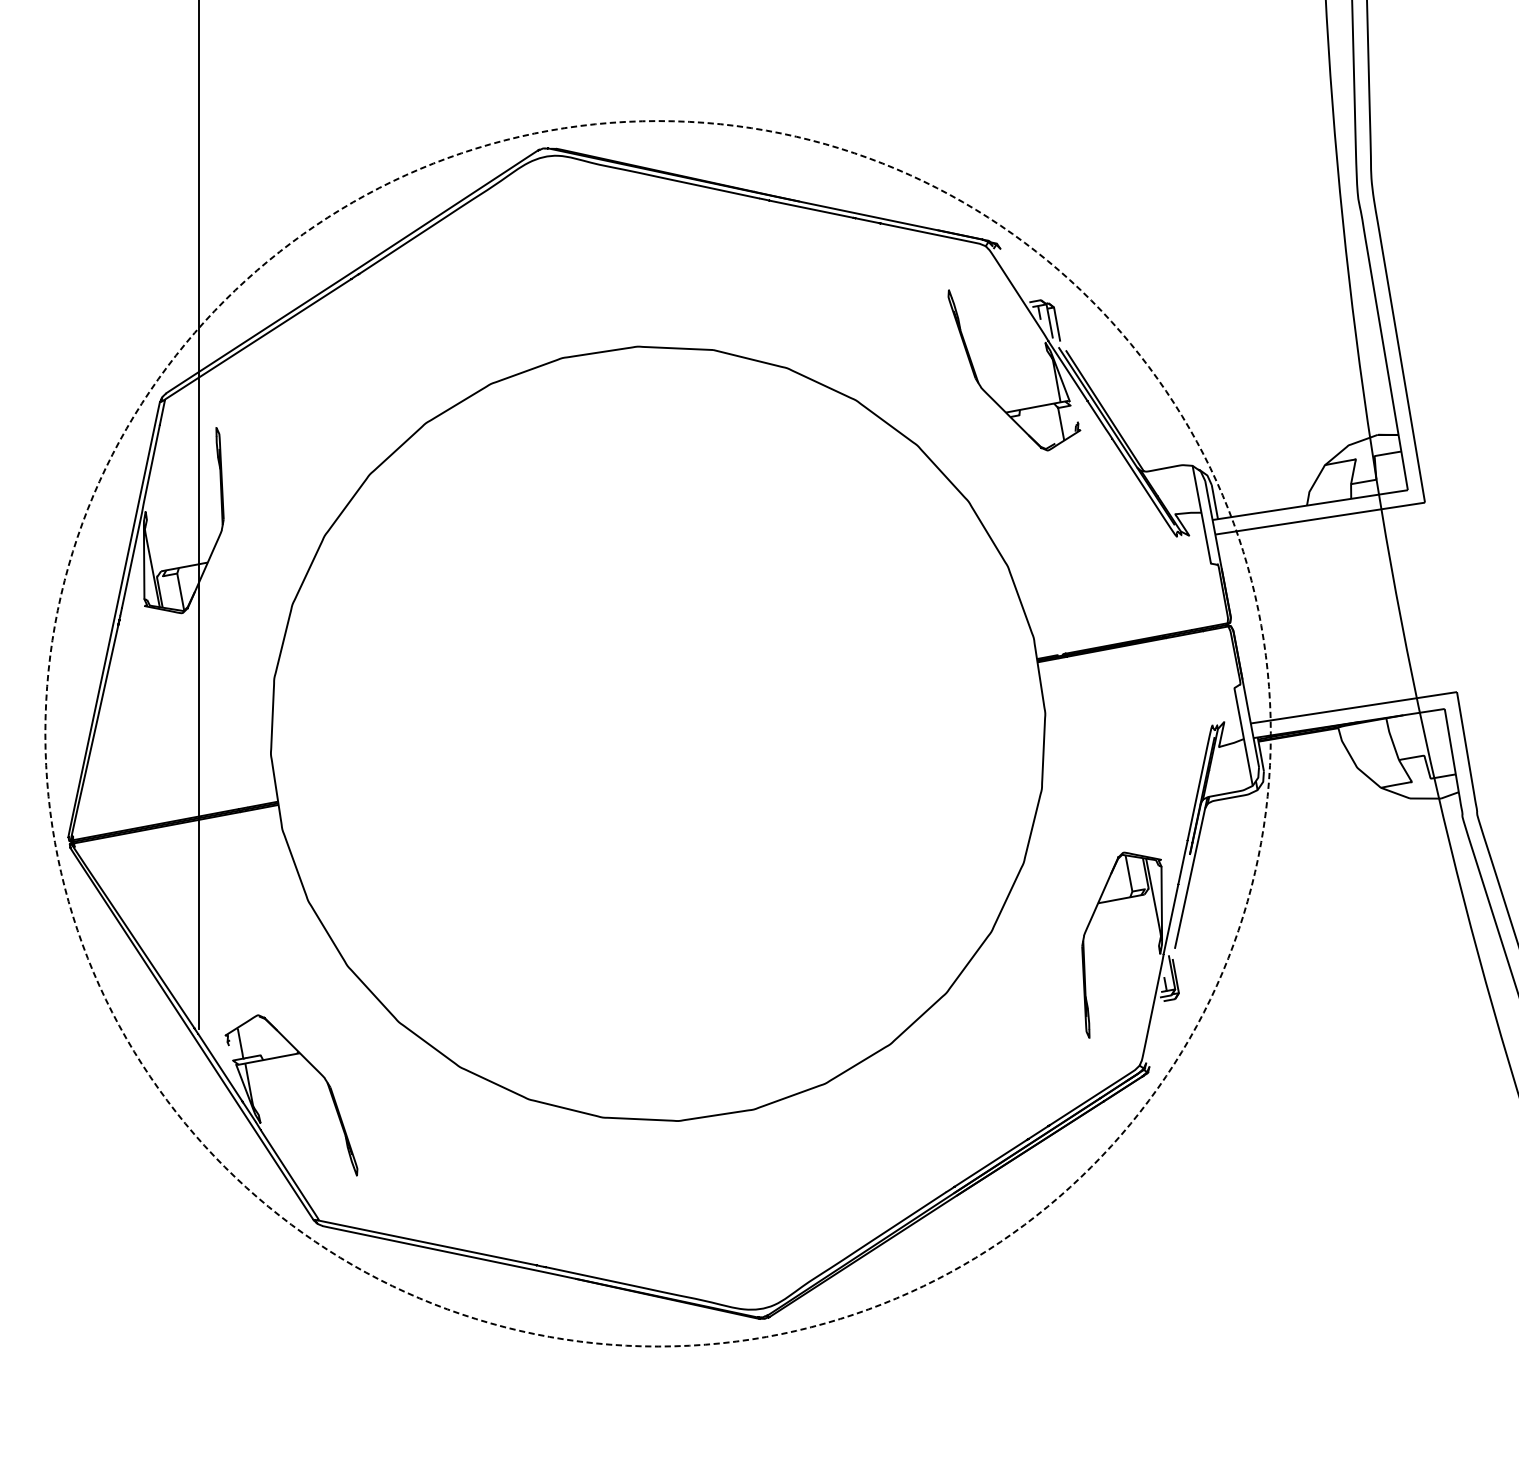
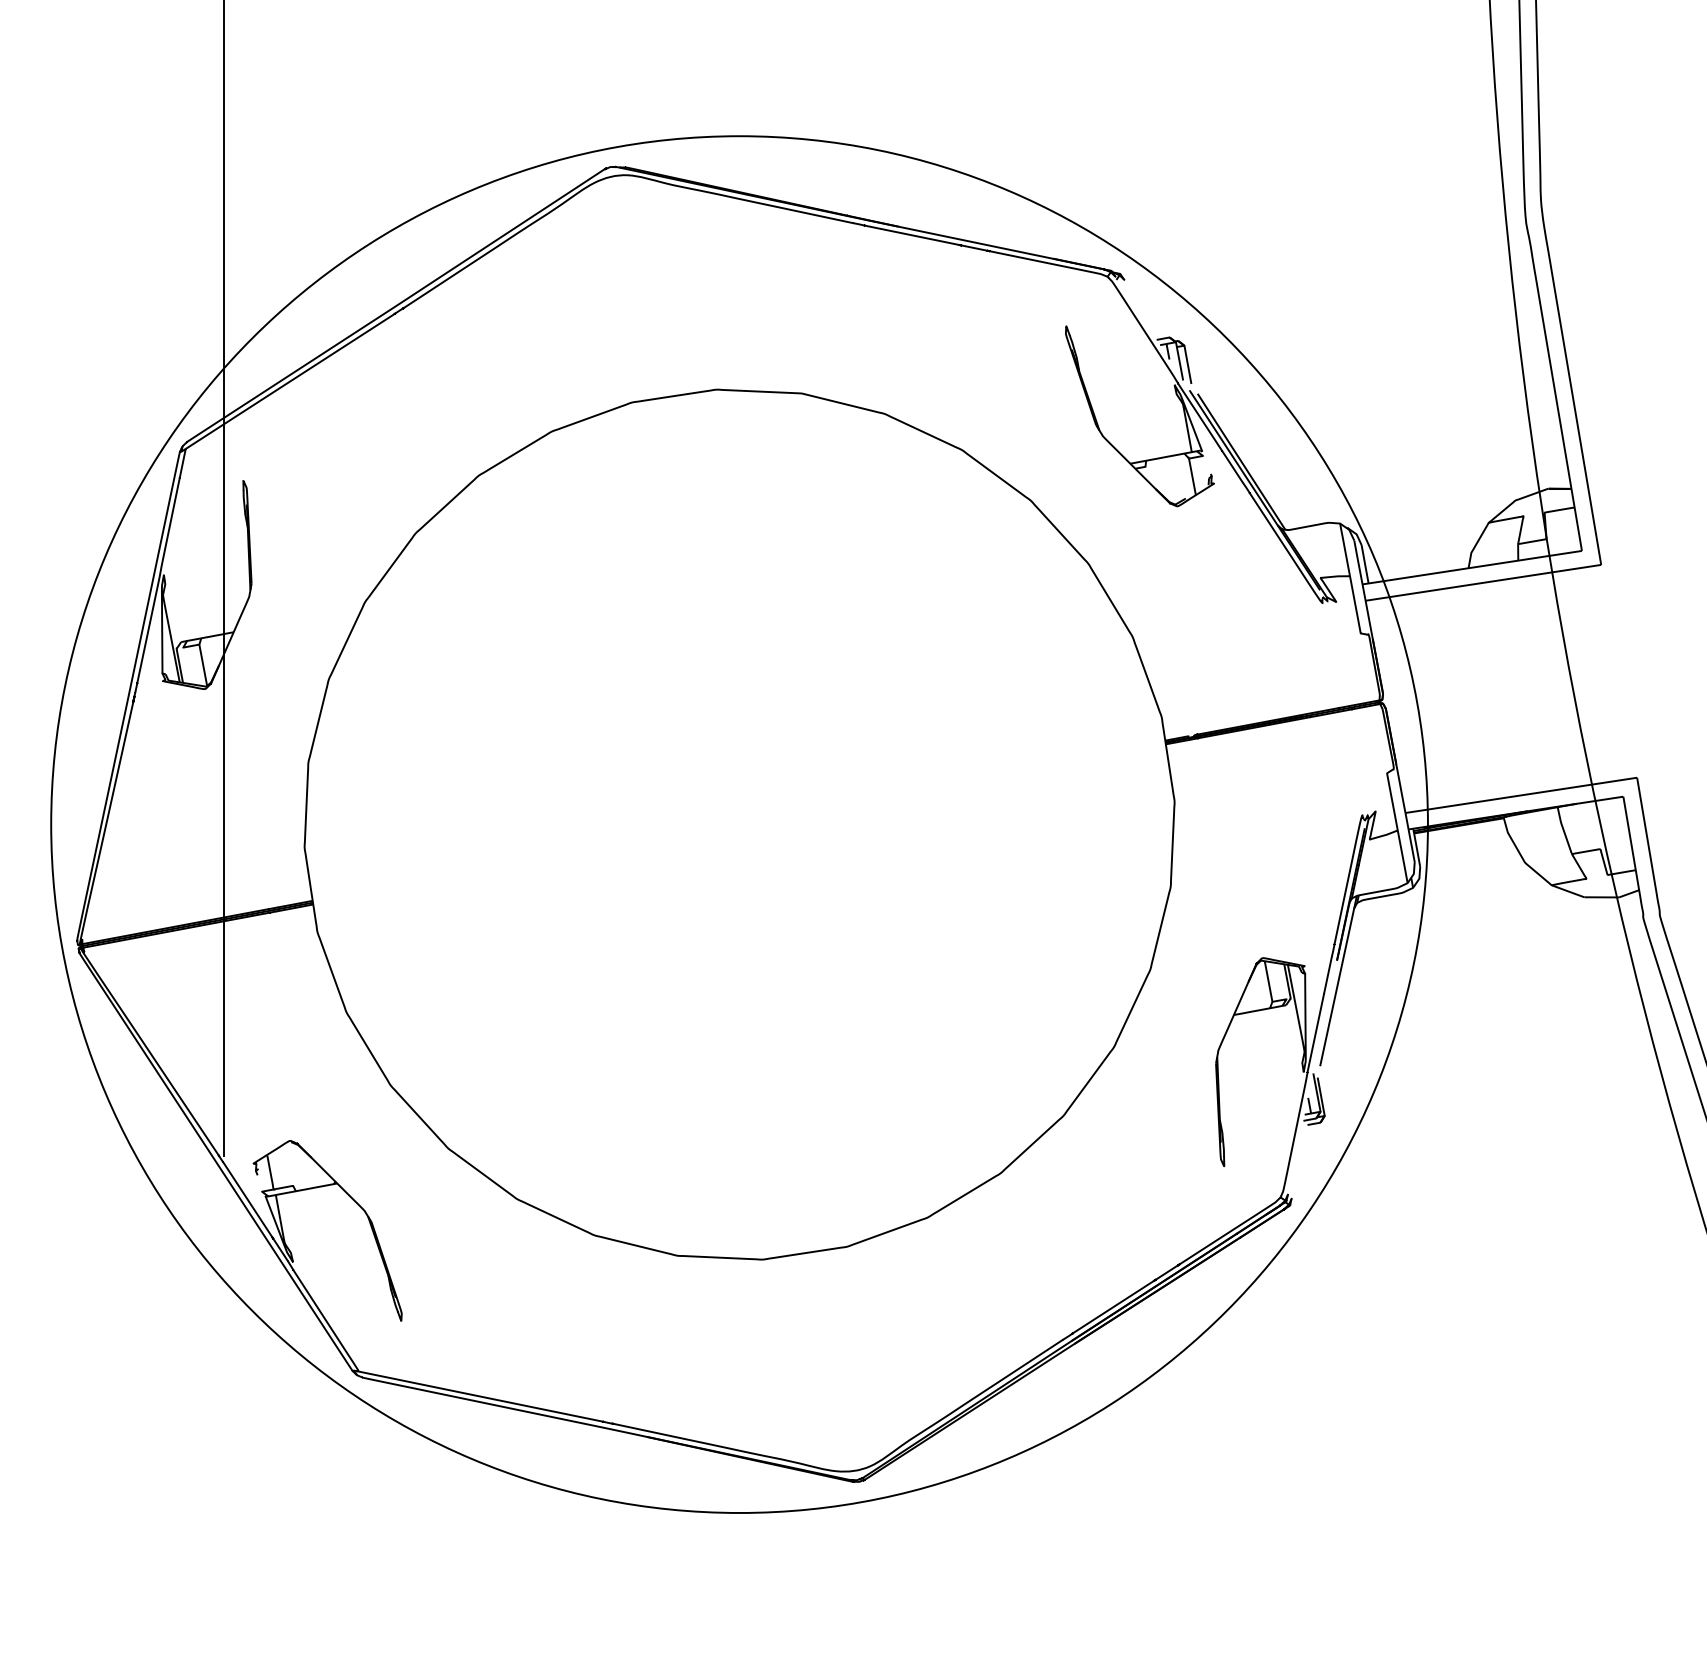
circle: (658, 733) -> (739, 824), dashed -> solid

